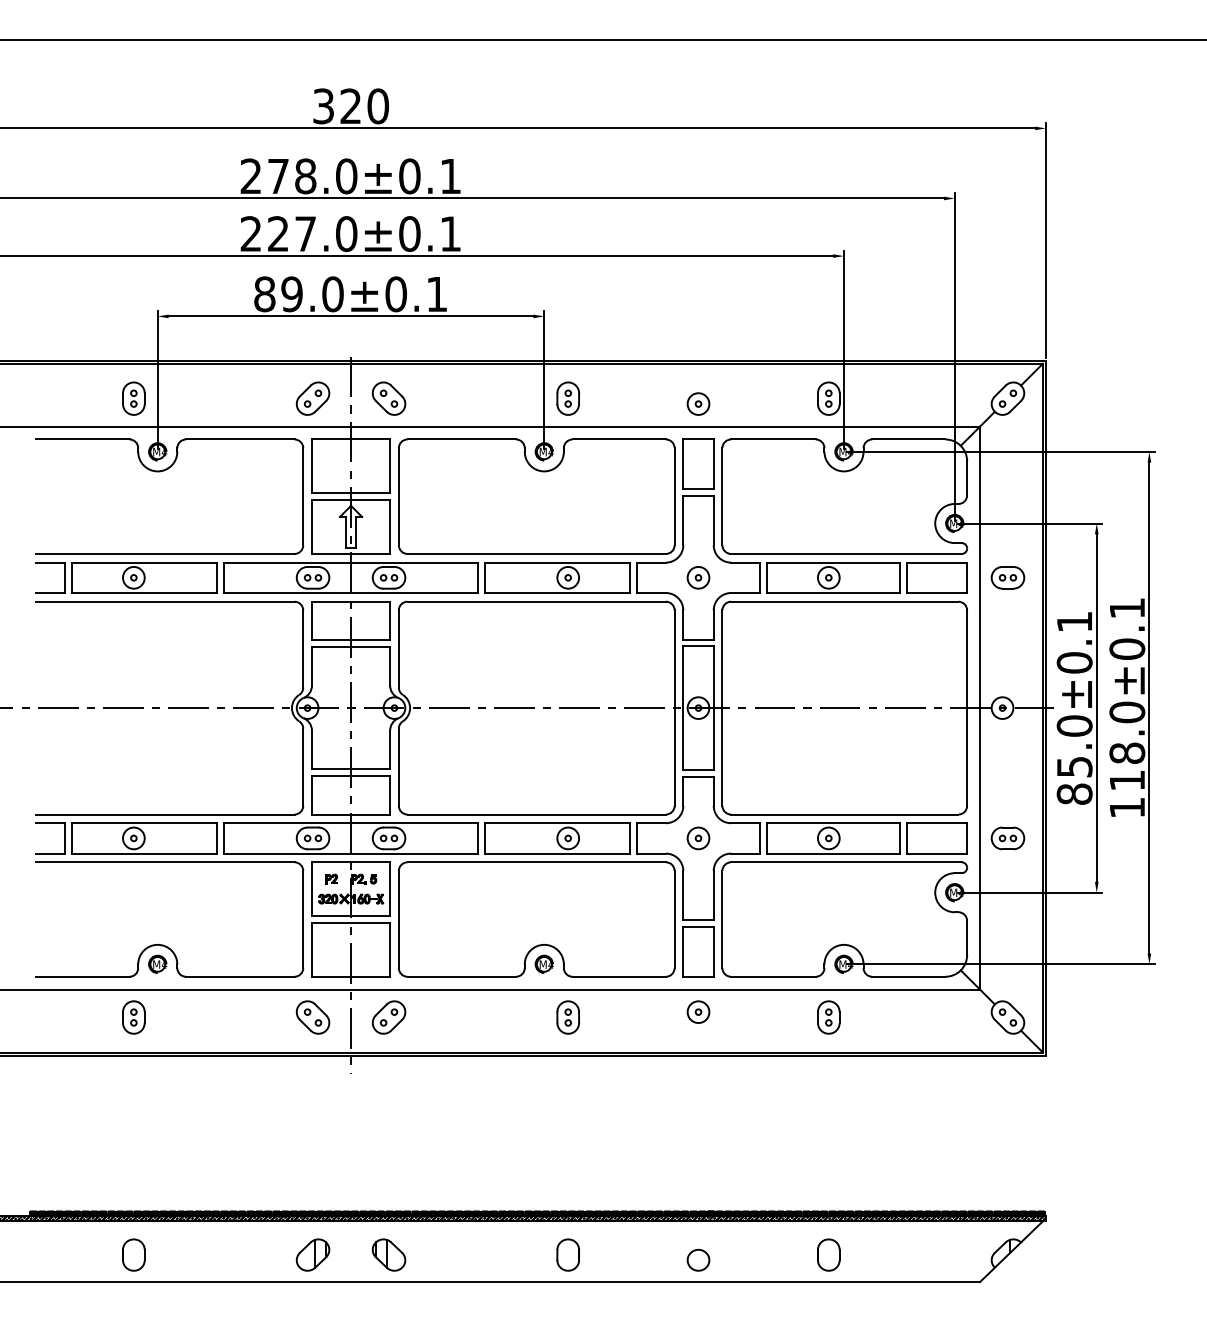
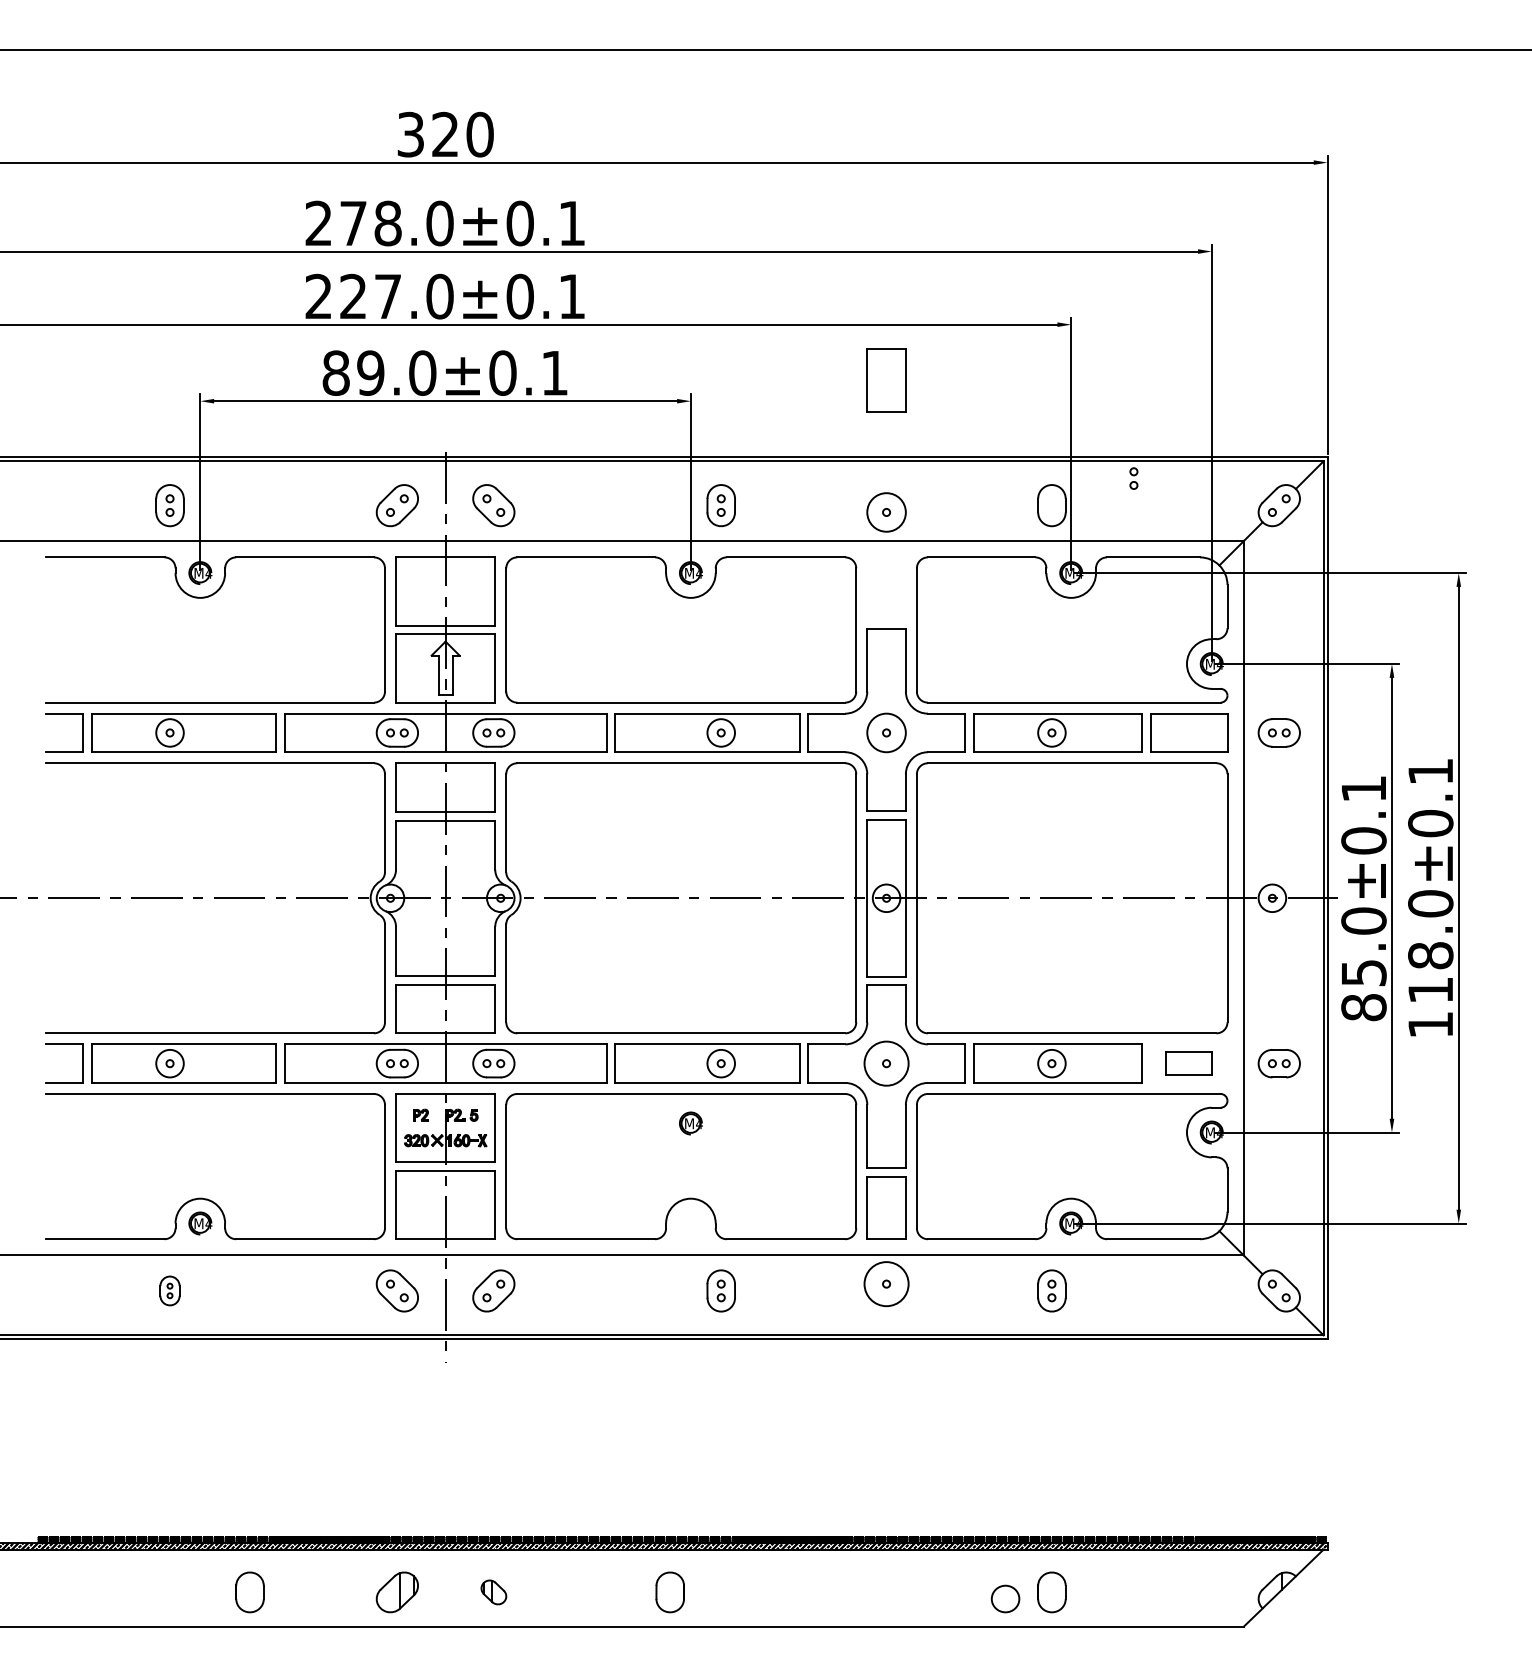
part: (828, 398) -> (1133, 478), moved
circle: (698, 404) -> (886, 512), size x1.4
part: (698, 463) -> (886, 380), moved
circle: (698, 577) -> (886, 732), size x1.4
circle: (698, 838) -> (886, 1063), size x1.6
part: (937, 838) -> (1189, 1063), size x0.6
part: (544, 964) -> (690, 1123), moved
circle: (698, 1011) -> (886, 1283), size x1.6
part: (133, 1017) -> (169, 1290), size x0.7
part: (133, 1255) -> (249, 1592), moved
part: (388, 1255) -> (493, 1592), size x0.6
part: (567, 1255) -> (669, 1592), moved
part: (698, 1259) -> (1005, 1598), moved

